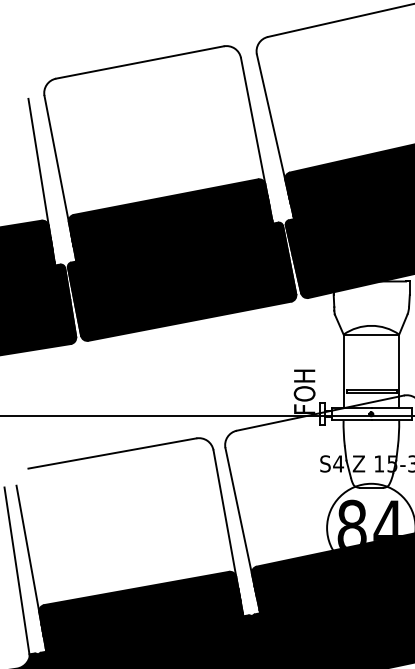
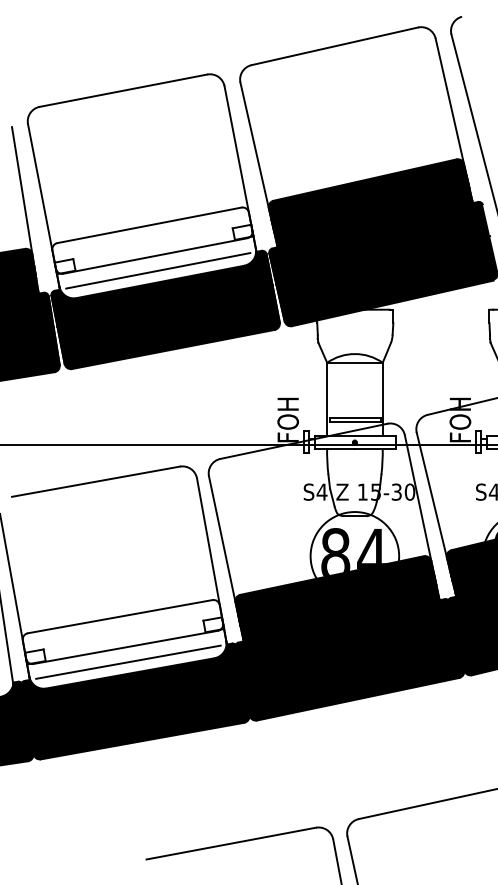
fill: (170, 224) -> (154, 252), removed
fill: (140, 616) -> (124, 644), removed

